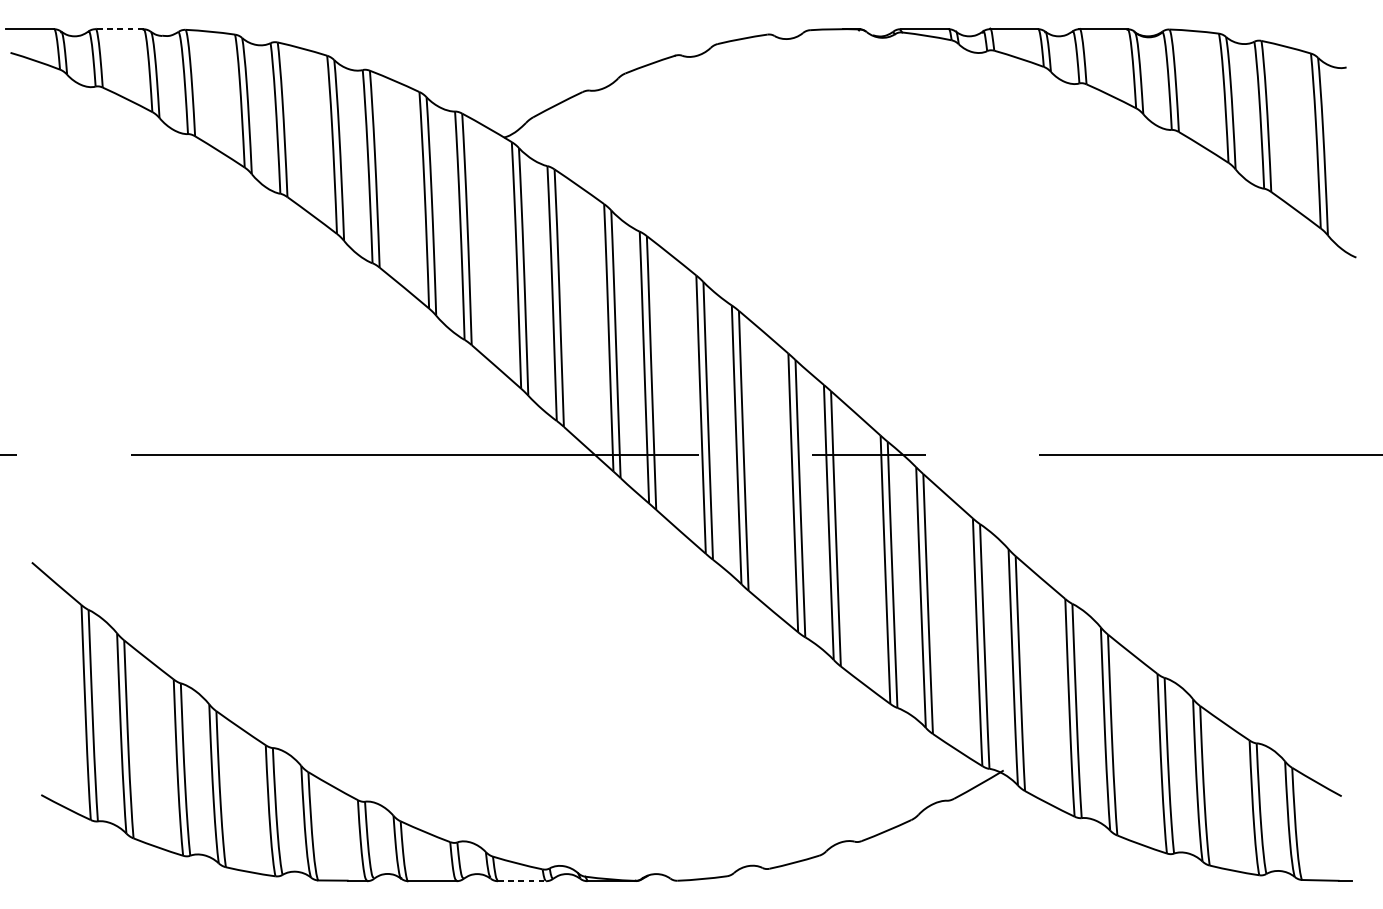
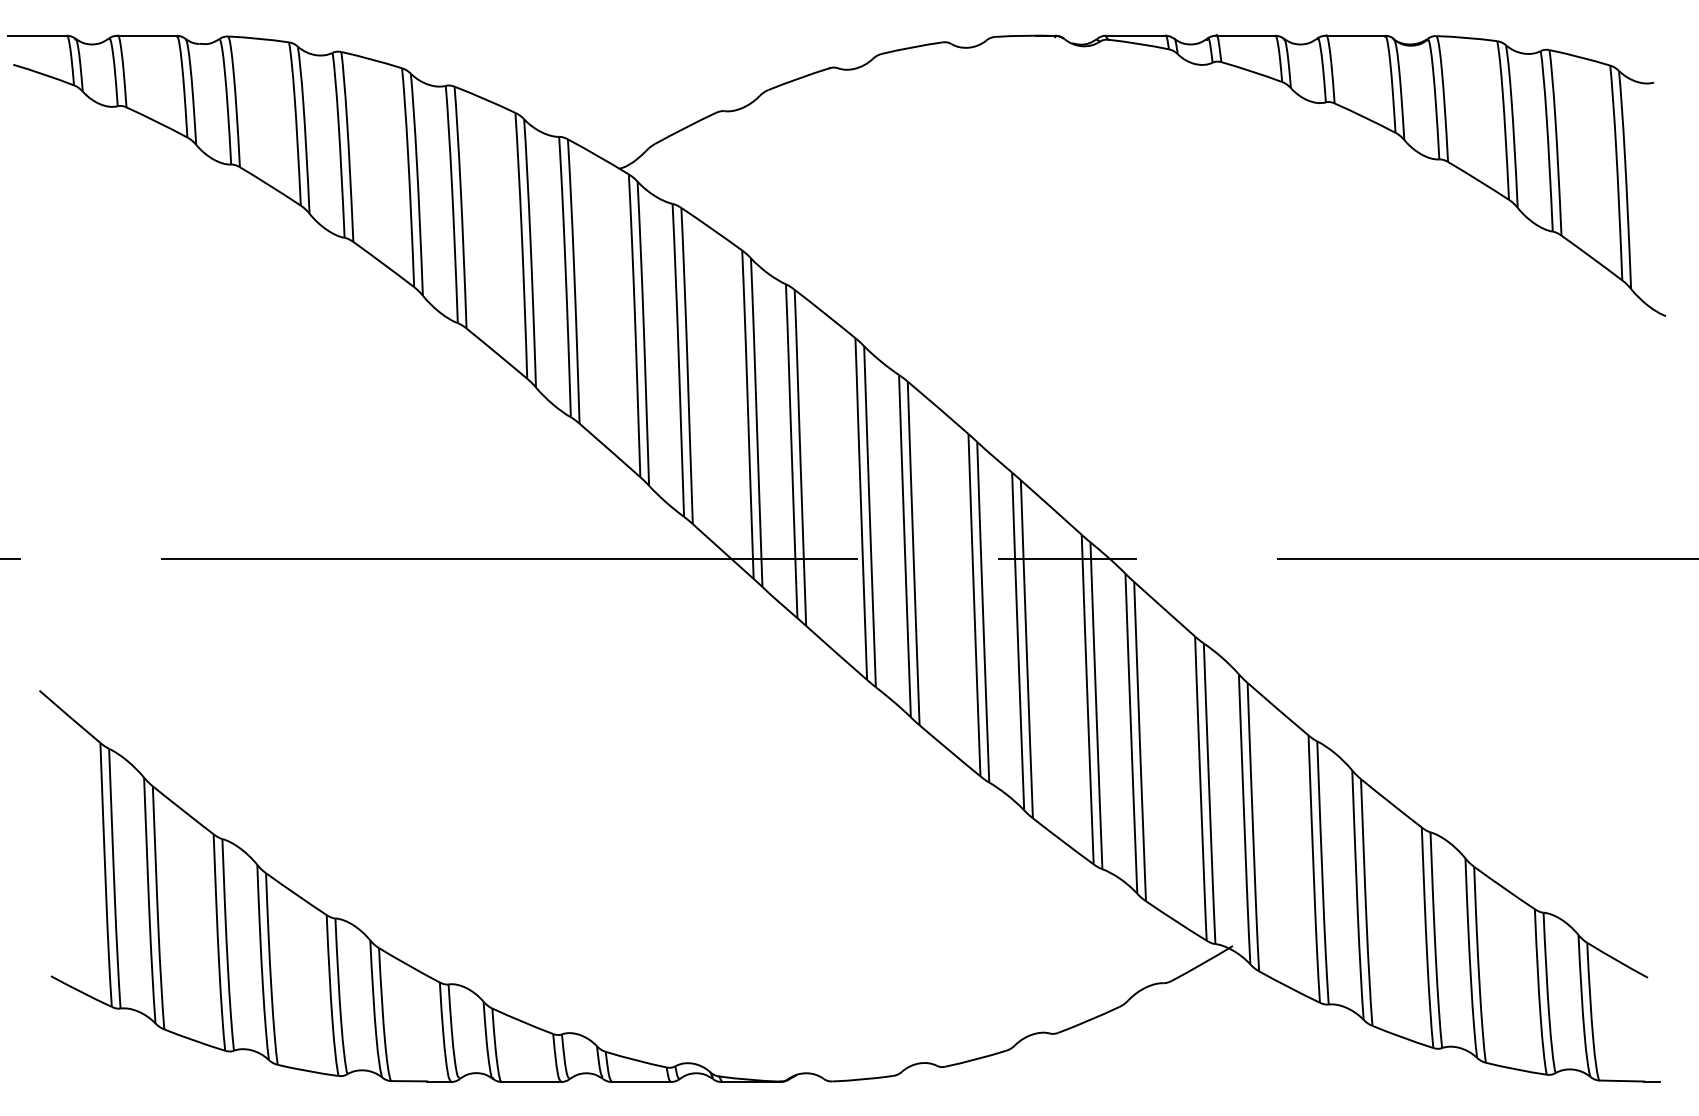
line: (118, 29) -> (145, 35), dashed -> solid
line: (522, 881) -> (641, 1082), dashed -> solid

